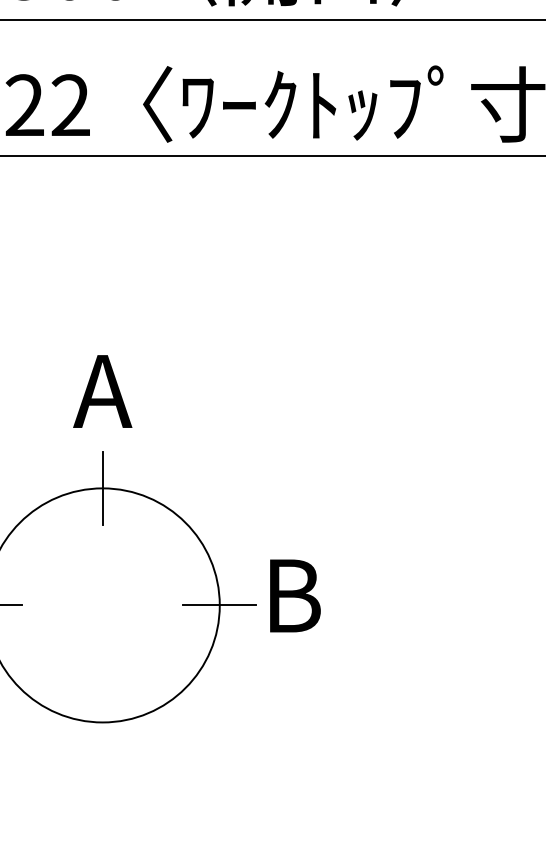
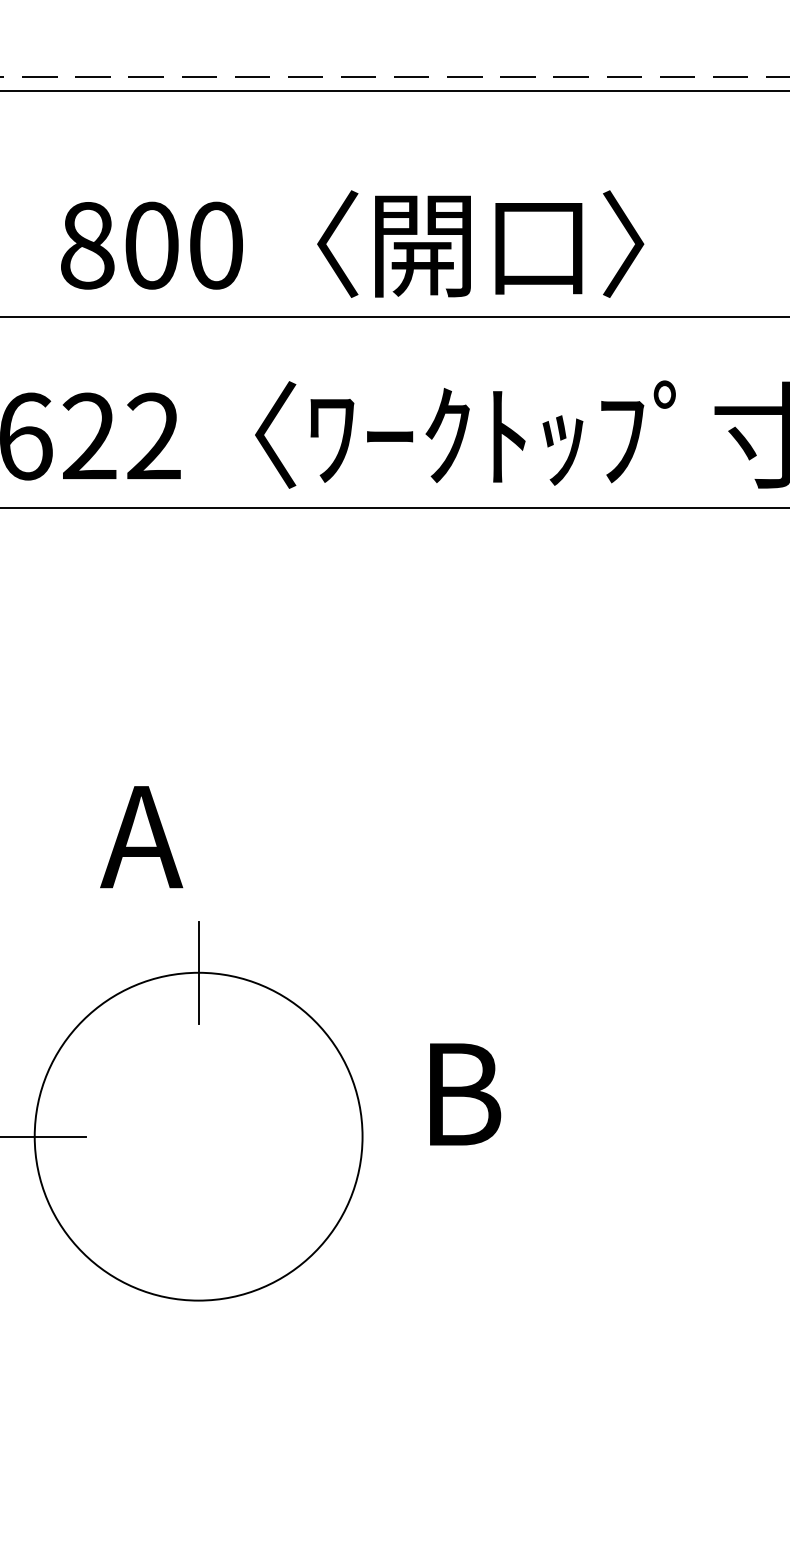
text: (102, 391) -> (141, 837), moved
text: (295, 595) -> (465, 1094), moved
line: (219, 605) -> (362, 1136), removed

